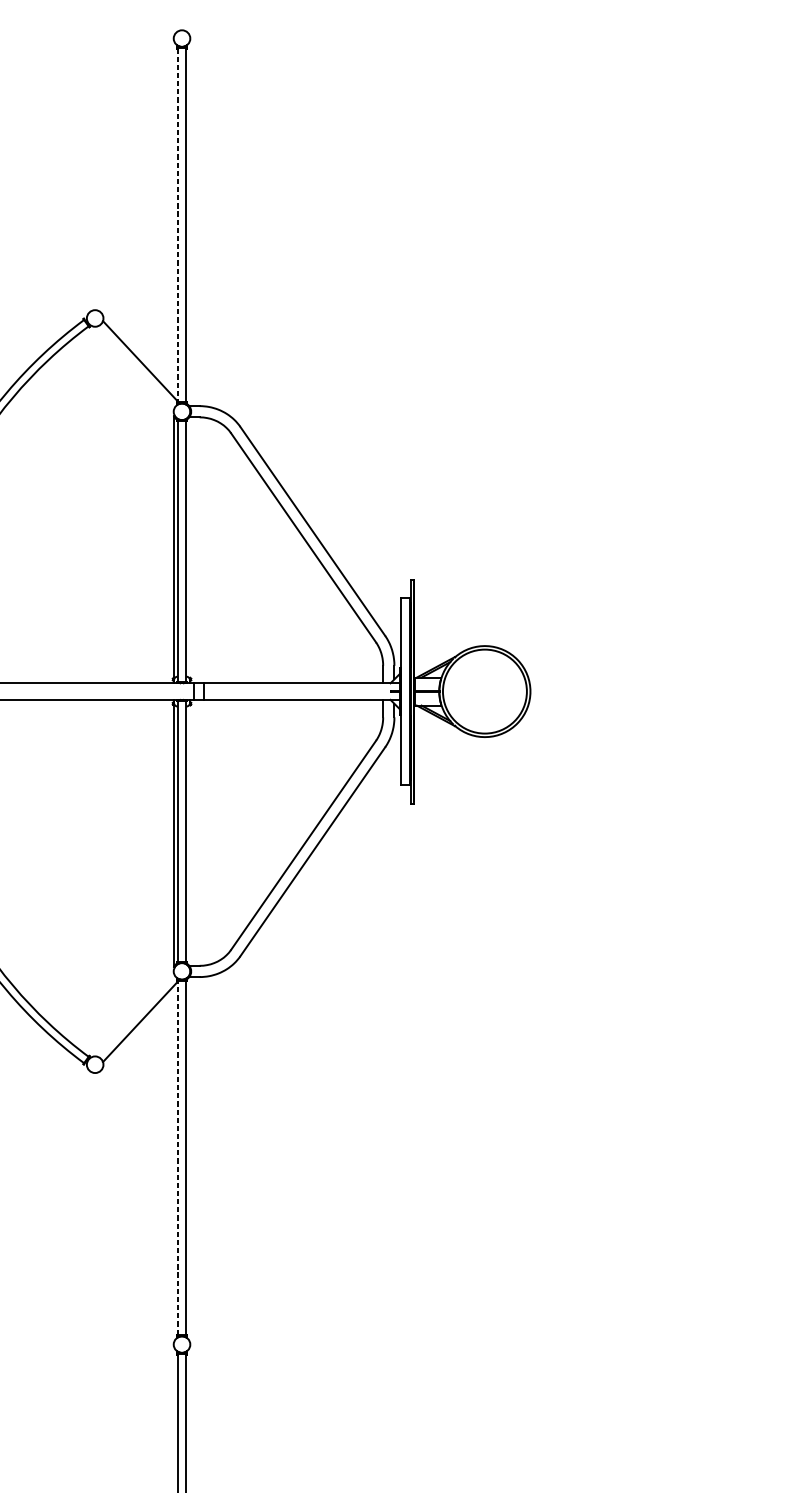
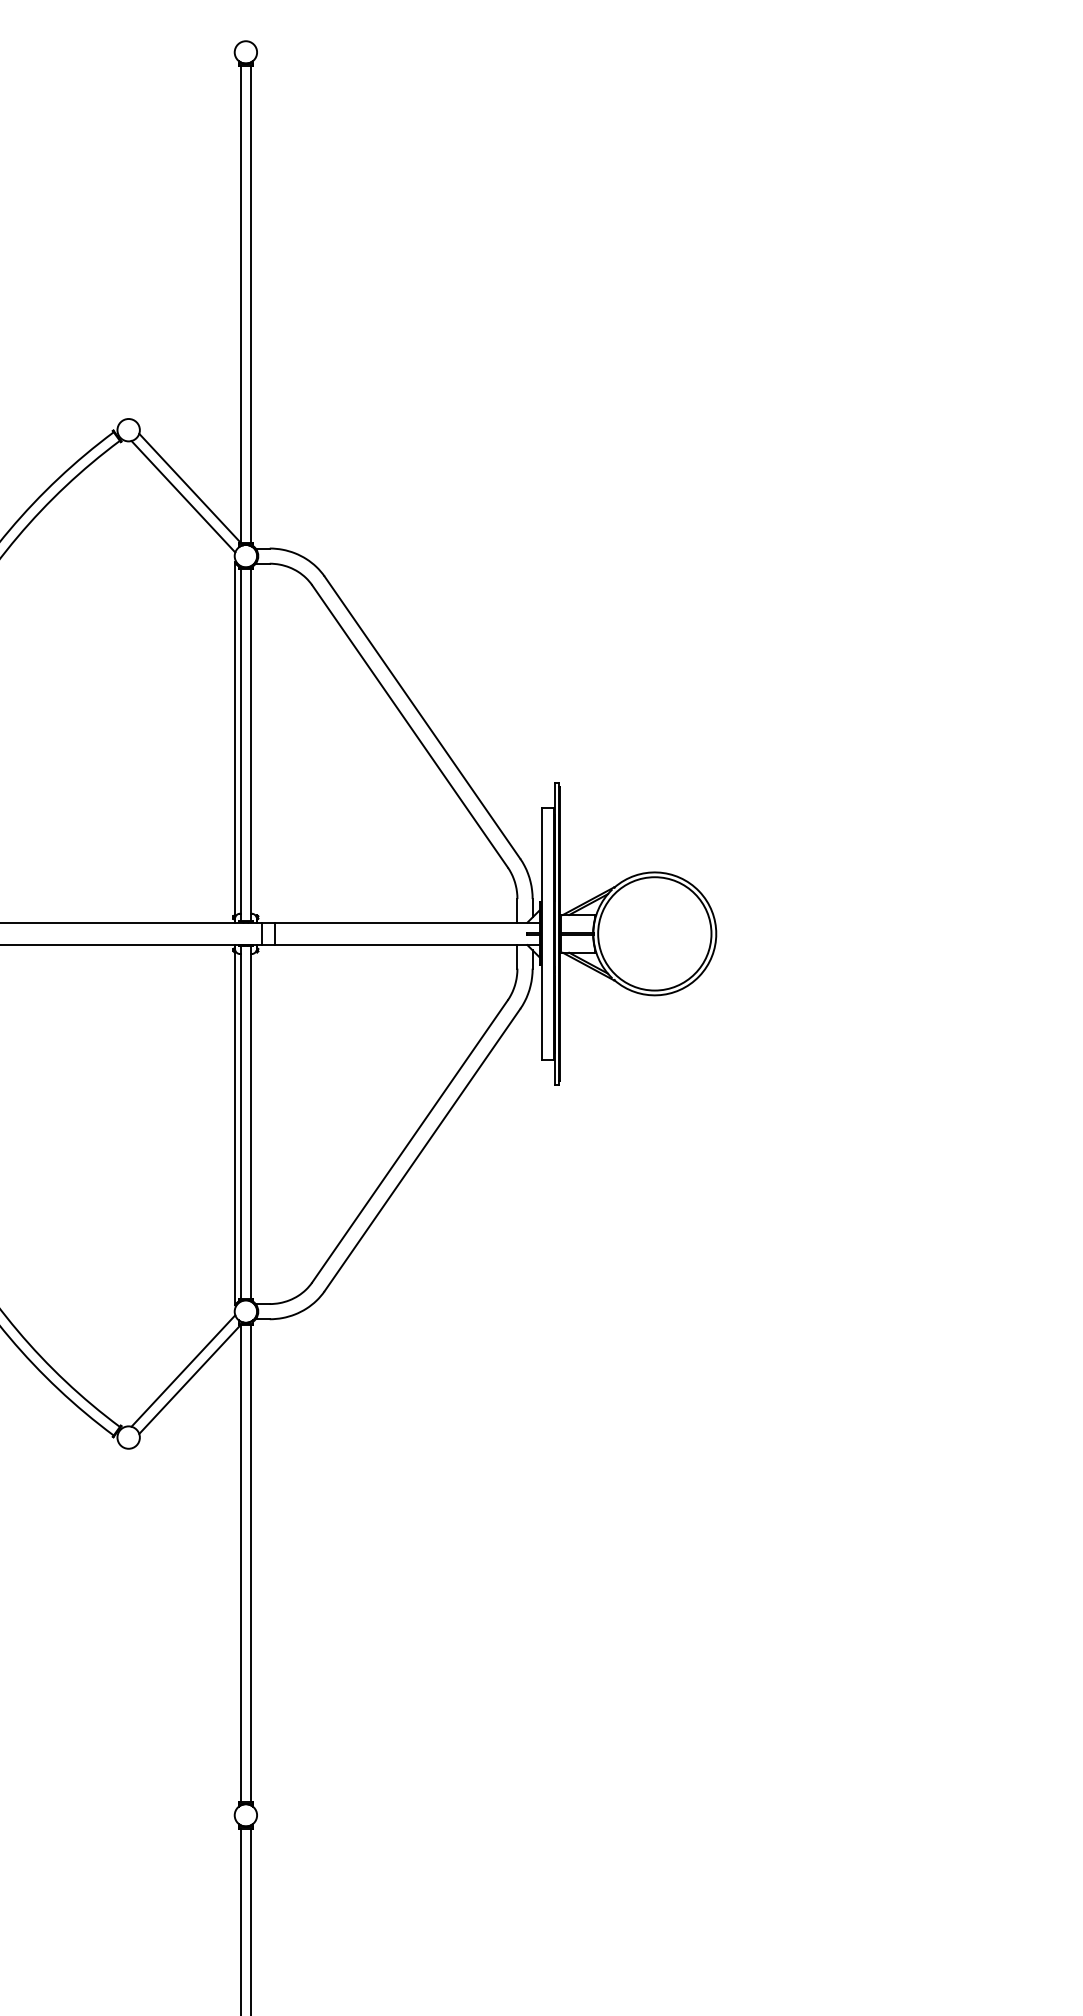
line: (178, 225) -> (240, 304), dashed -> solid
line: (135, 367) -> (183, 496), added
line: (135, 1015) -> (183, 1370), added
line: (178, 1158) -> (240, 1563), dashed -> solid

